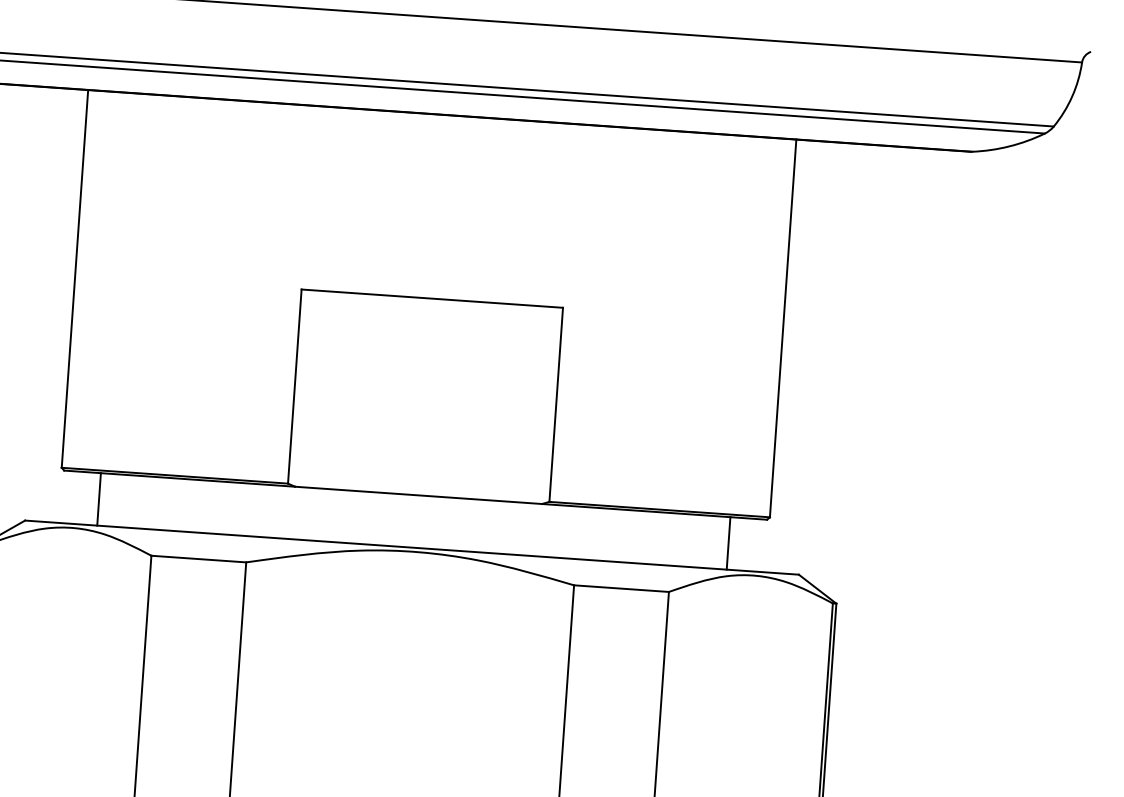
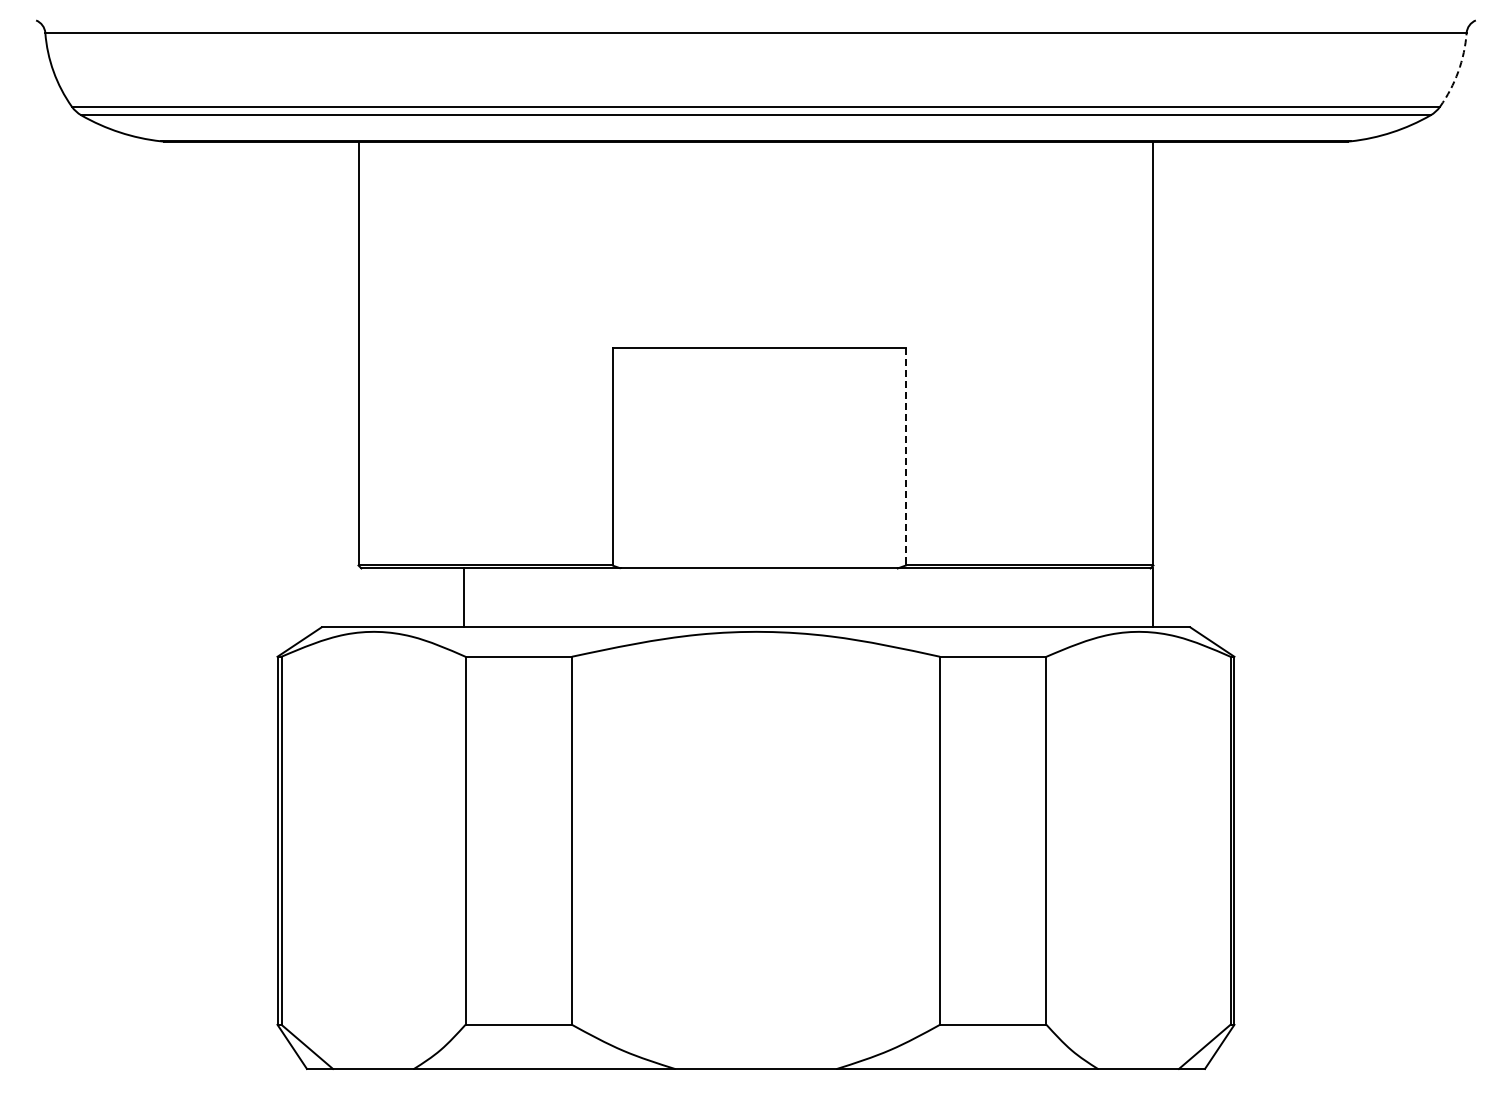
arc: (1072, 96) -> (1458, 71), solid -> dashed
line: (555, 404) -> (905, 456), solid -> dashed
line: (98, 499) -> (463, 597), moved
line: (728, 543) -> (1153, 597), moved

